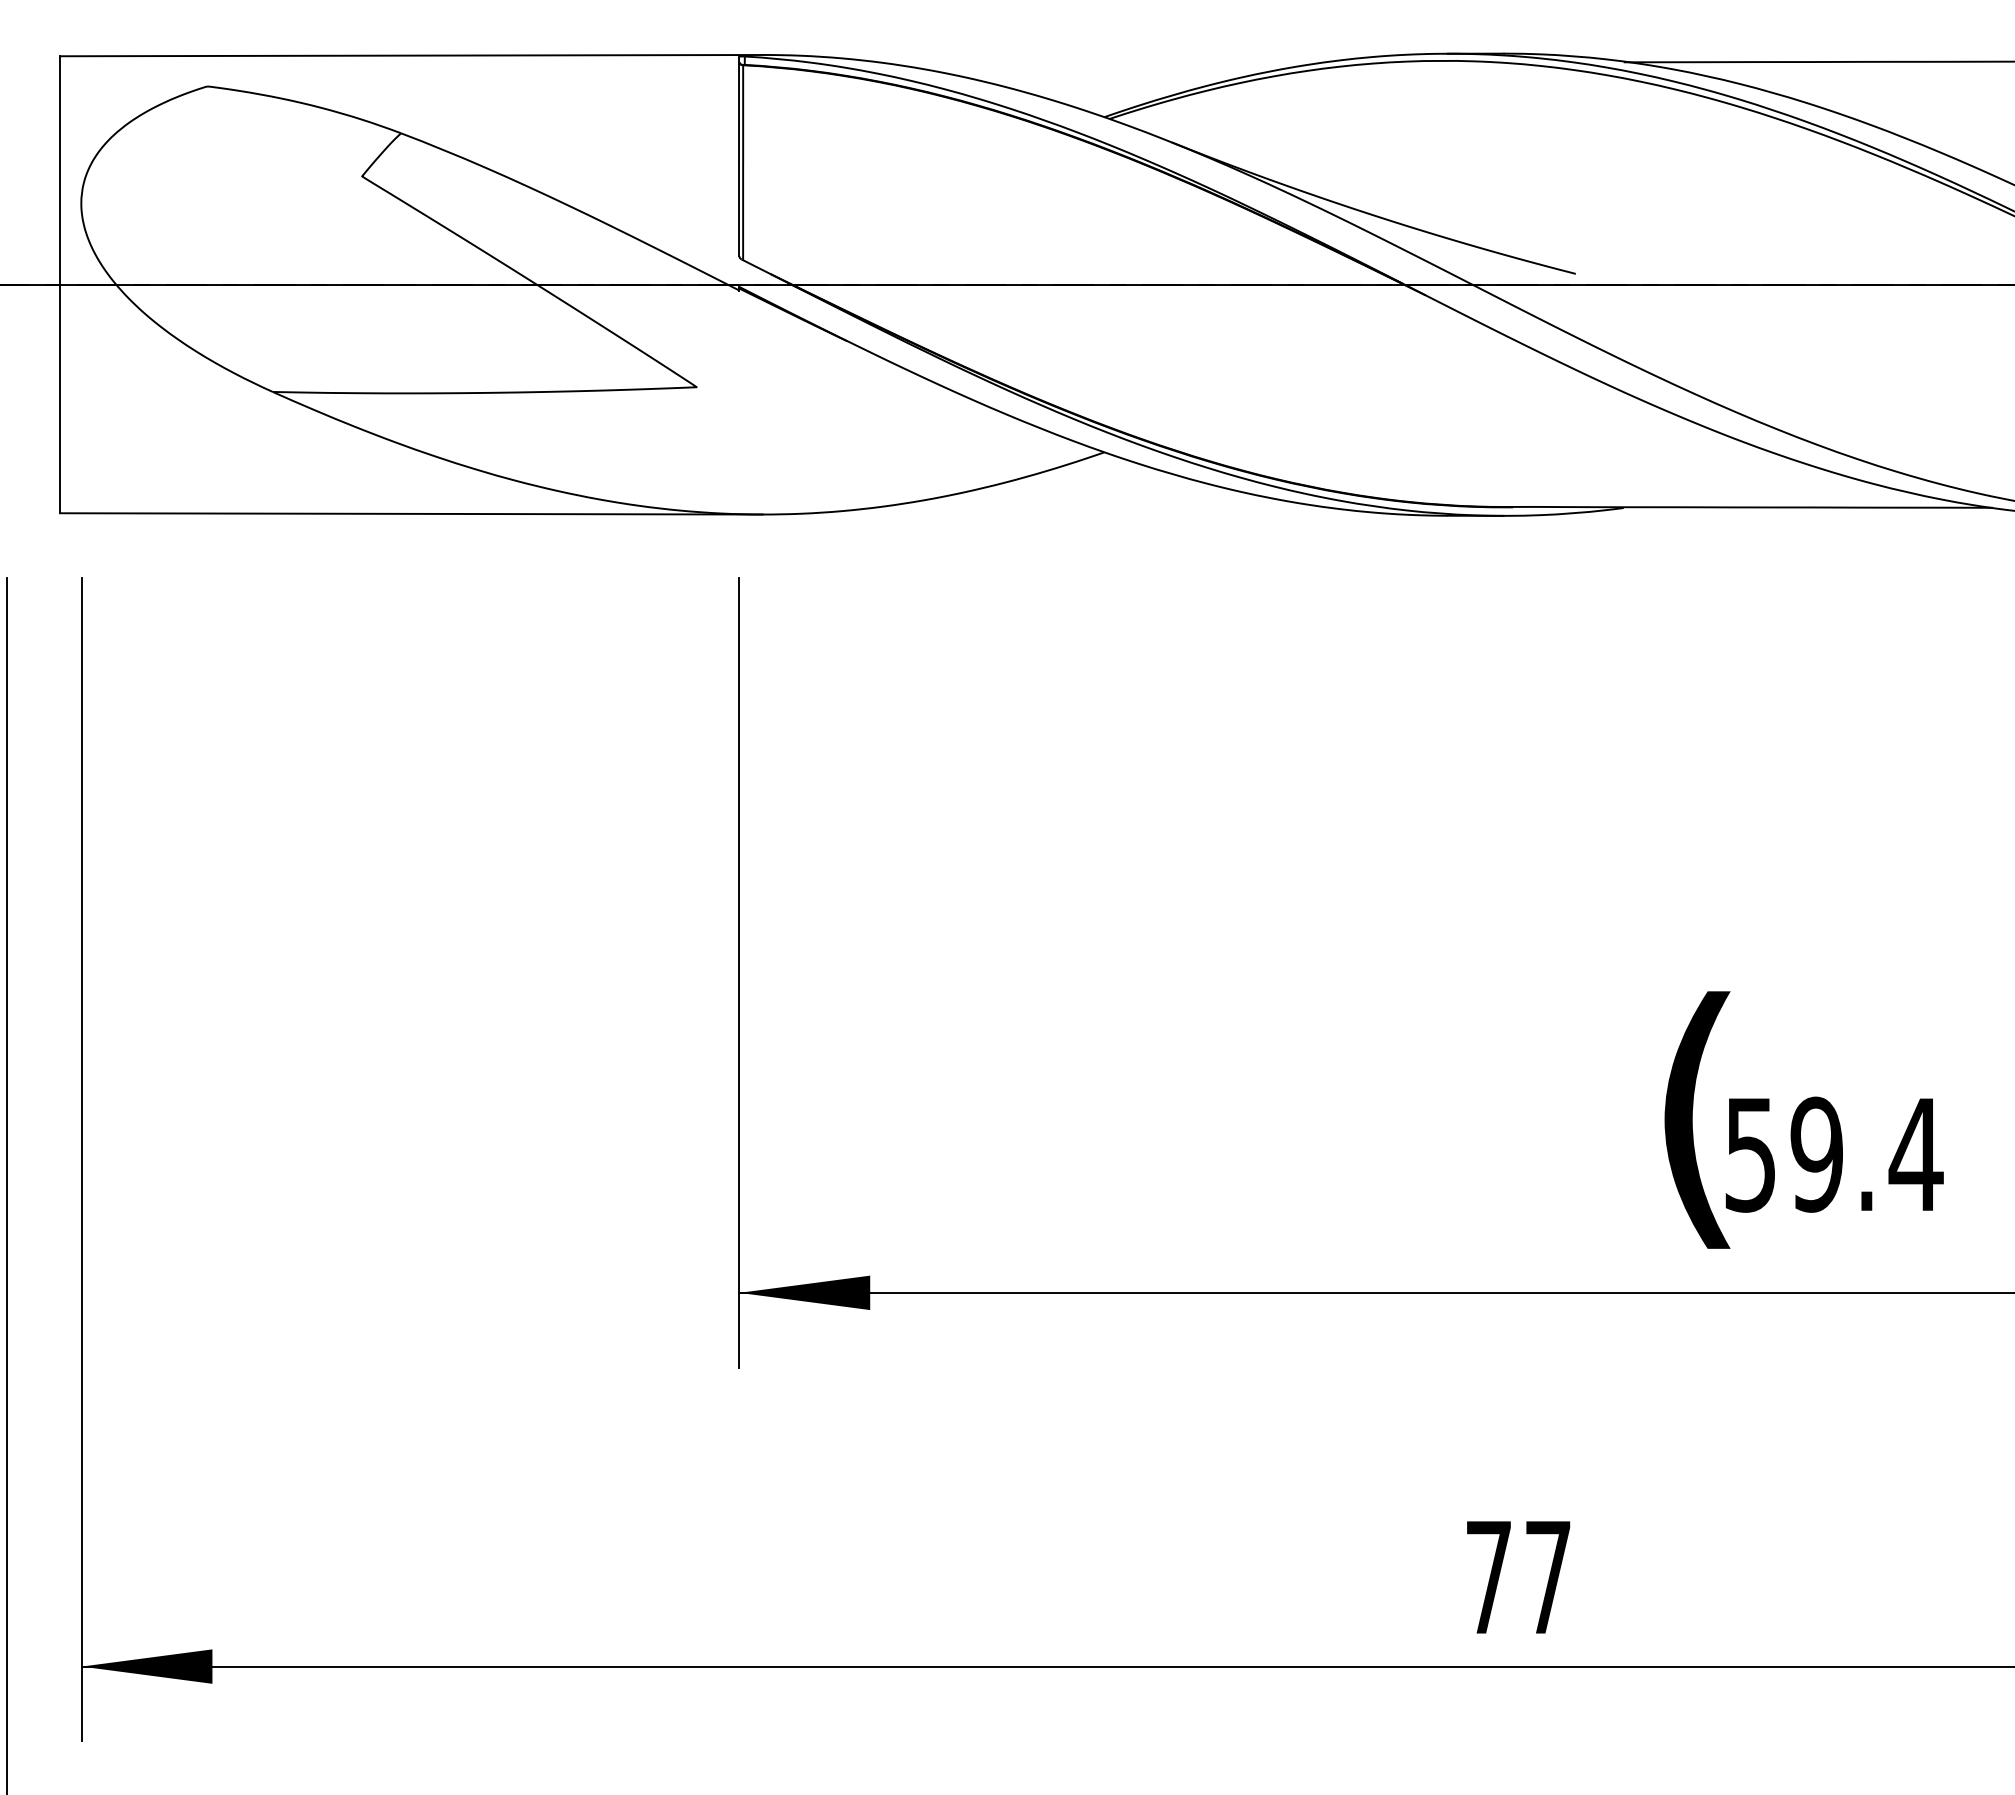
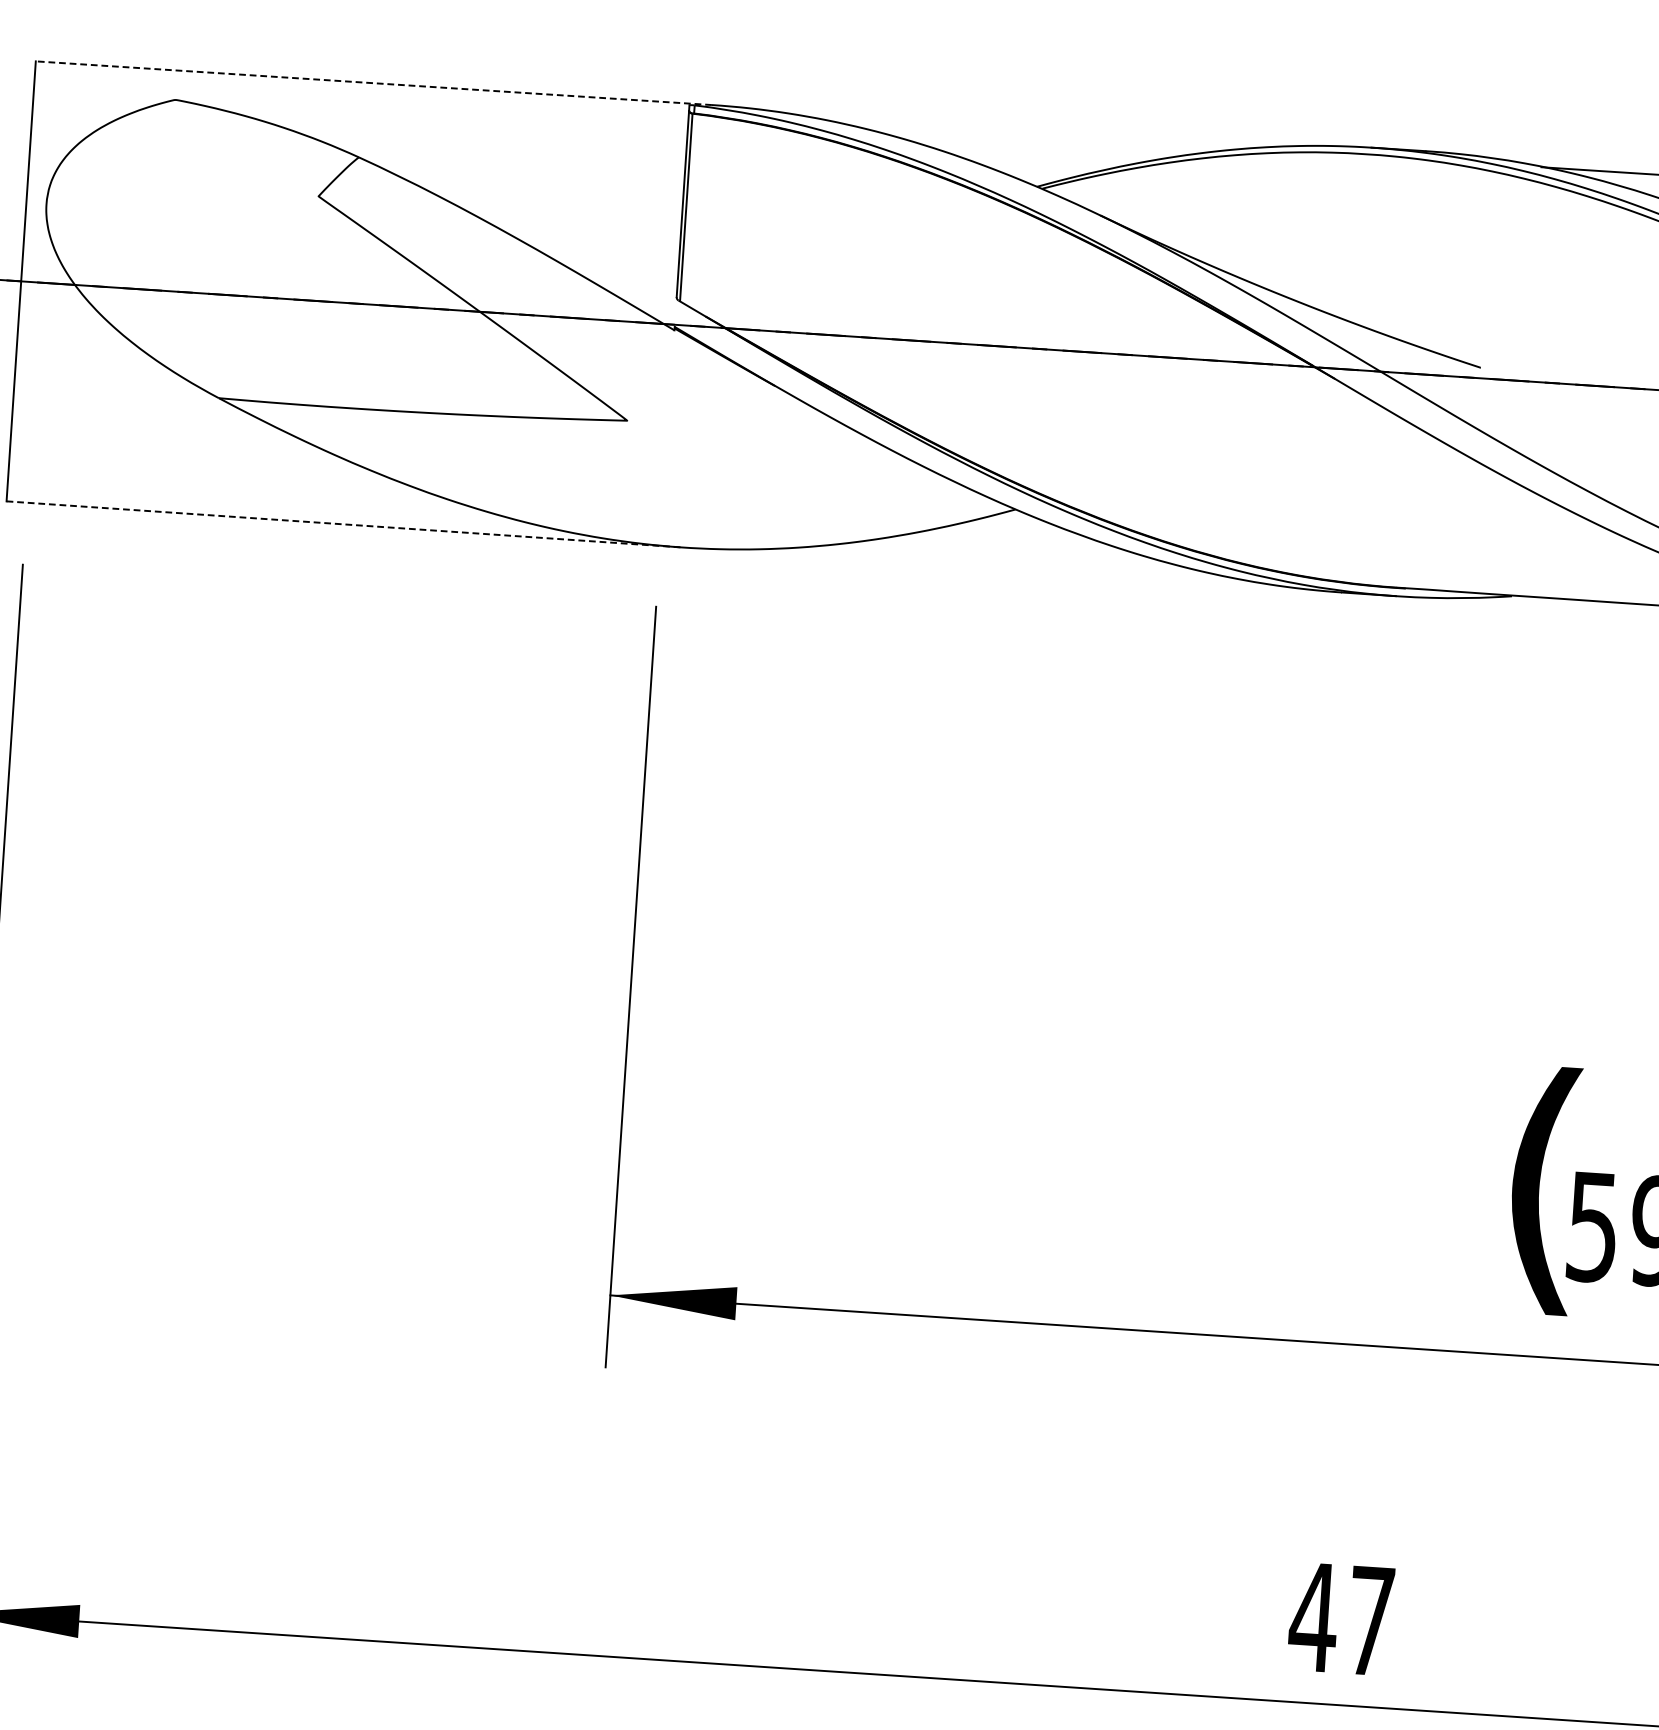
line: (411, 55) -> (373, 83), solid -> dashed
line: (412, 513) -> (345, 524), solid -> dashed
text: (1488, 1577) -> (1313, 1617), 77 -> 47

